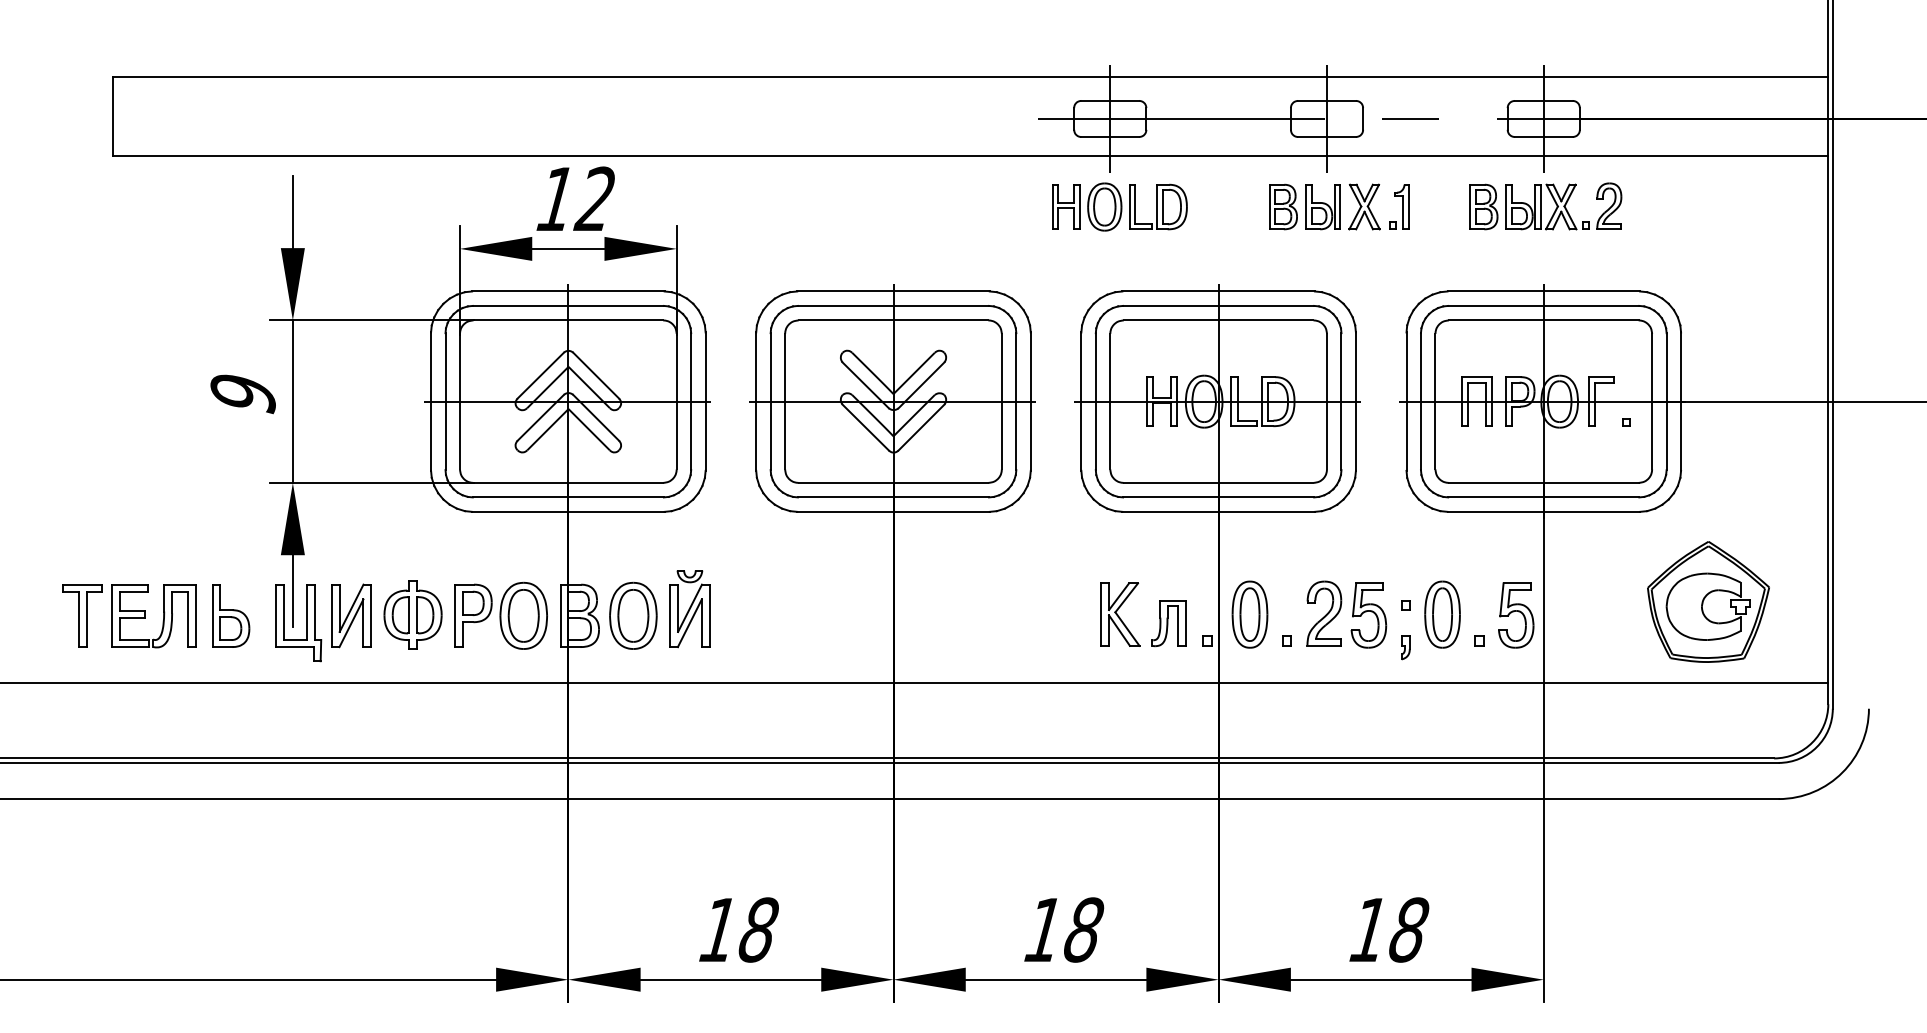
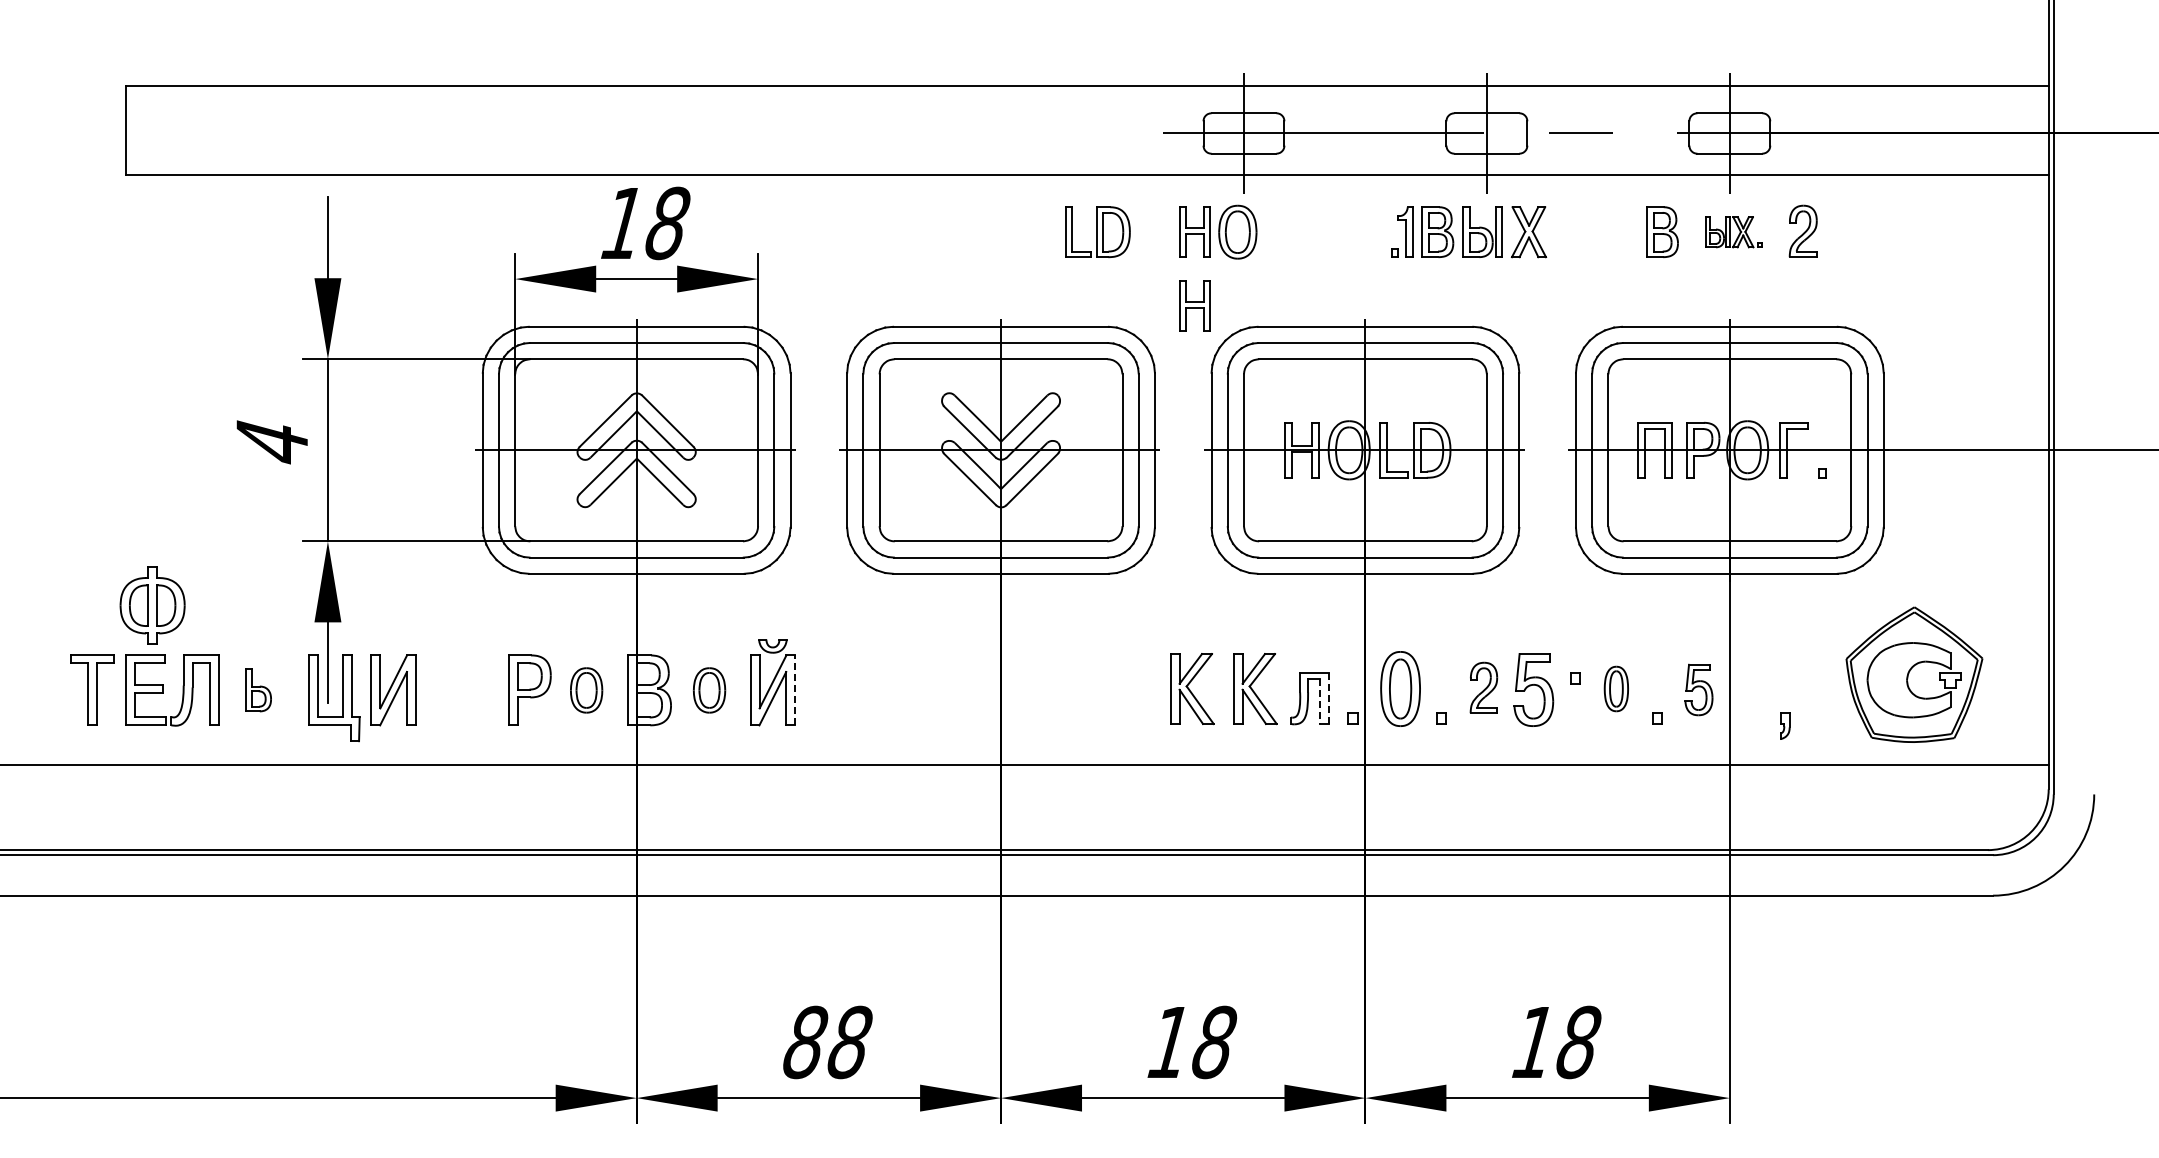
text: (594, 199) -> (666, 223), 12 -> 18
part: (1399, 206) -> (1402, 231), moved
part: (1158, 207) -> (1097, 232), moved
part: (1547, 207) -> (1733, 232), size x0.6
part: (1066, 272) -> (1194, 305), added
text: (242, 394) -> (271, 442), 9 -> 4
part: (1323, 613) -> (1483, 687), size x0.7
part: (1442, 614) -> (1616, 688), size x0.6
part: (230, 615) -> (258, 690), size x0.6
part: (412, 615) -> (152, 605), moved
part: (523, 615) -> (586, 690), size x0.6
part: (633, 615) -> (709, 690), size x0.6
line: (710, 615) -> (795, 690), solid -> dashed
part: (1064, 615) -> (1192, 689), added
part: (1515, 615) -> (1698, 689), size x0.7
line: (1185, 623) -> (1328, 698), solid -> dashed
line: (1178, 626) -> (1320, 702), solid -> dashed
part: (1406, 647) -> (1785, 725), moved
text: (719, 930) -> (805, 1042), 18 -> 88

